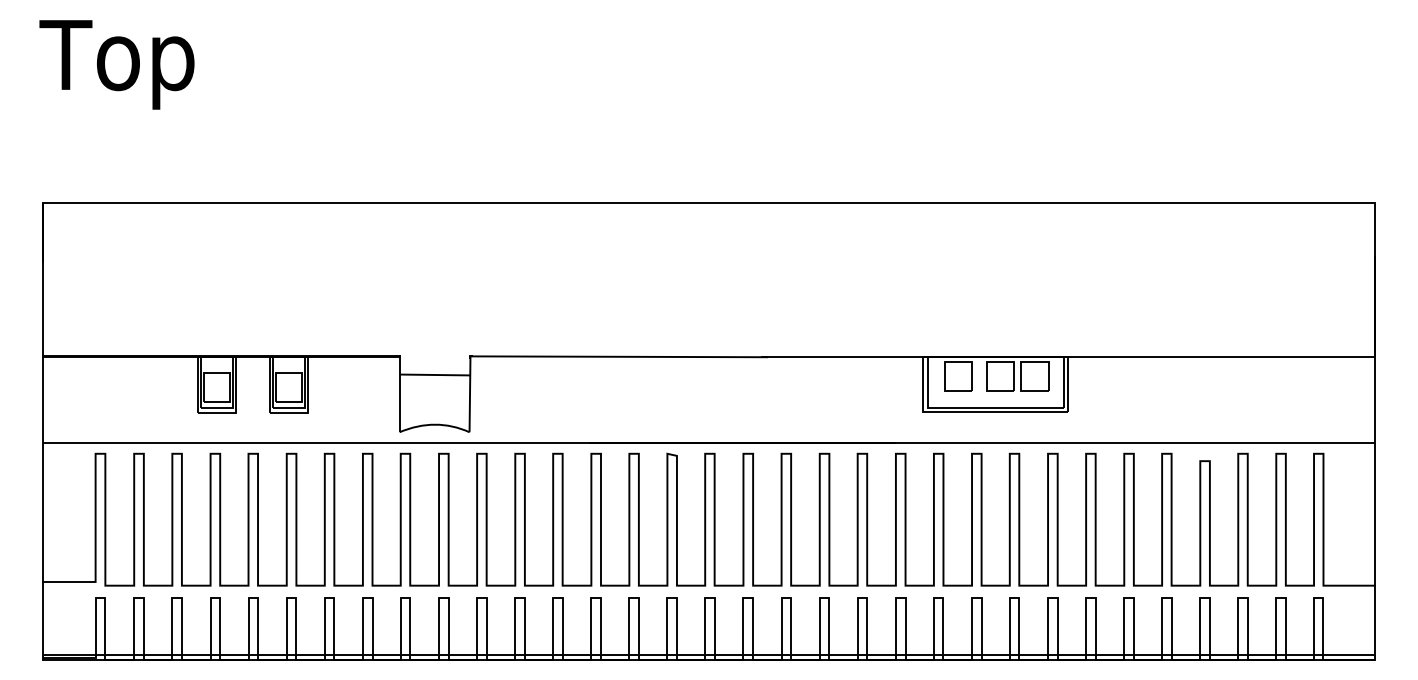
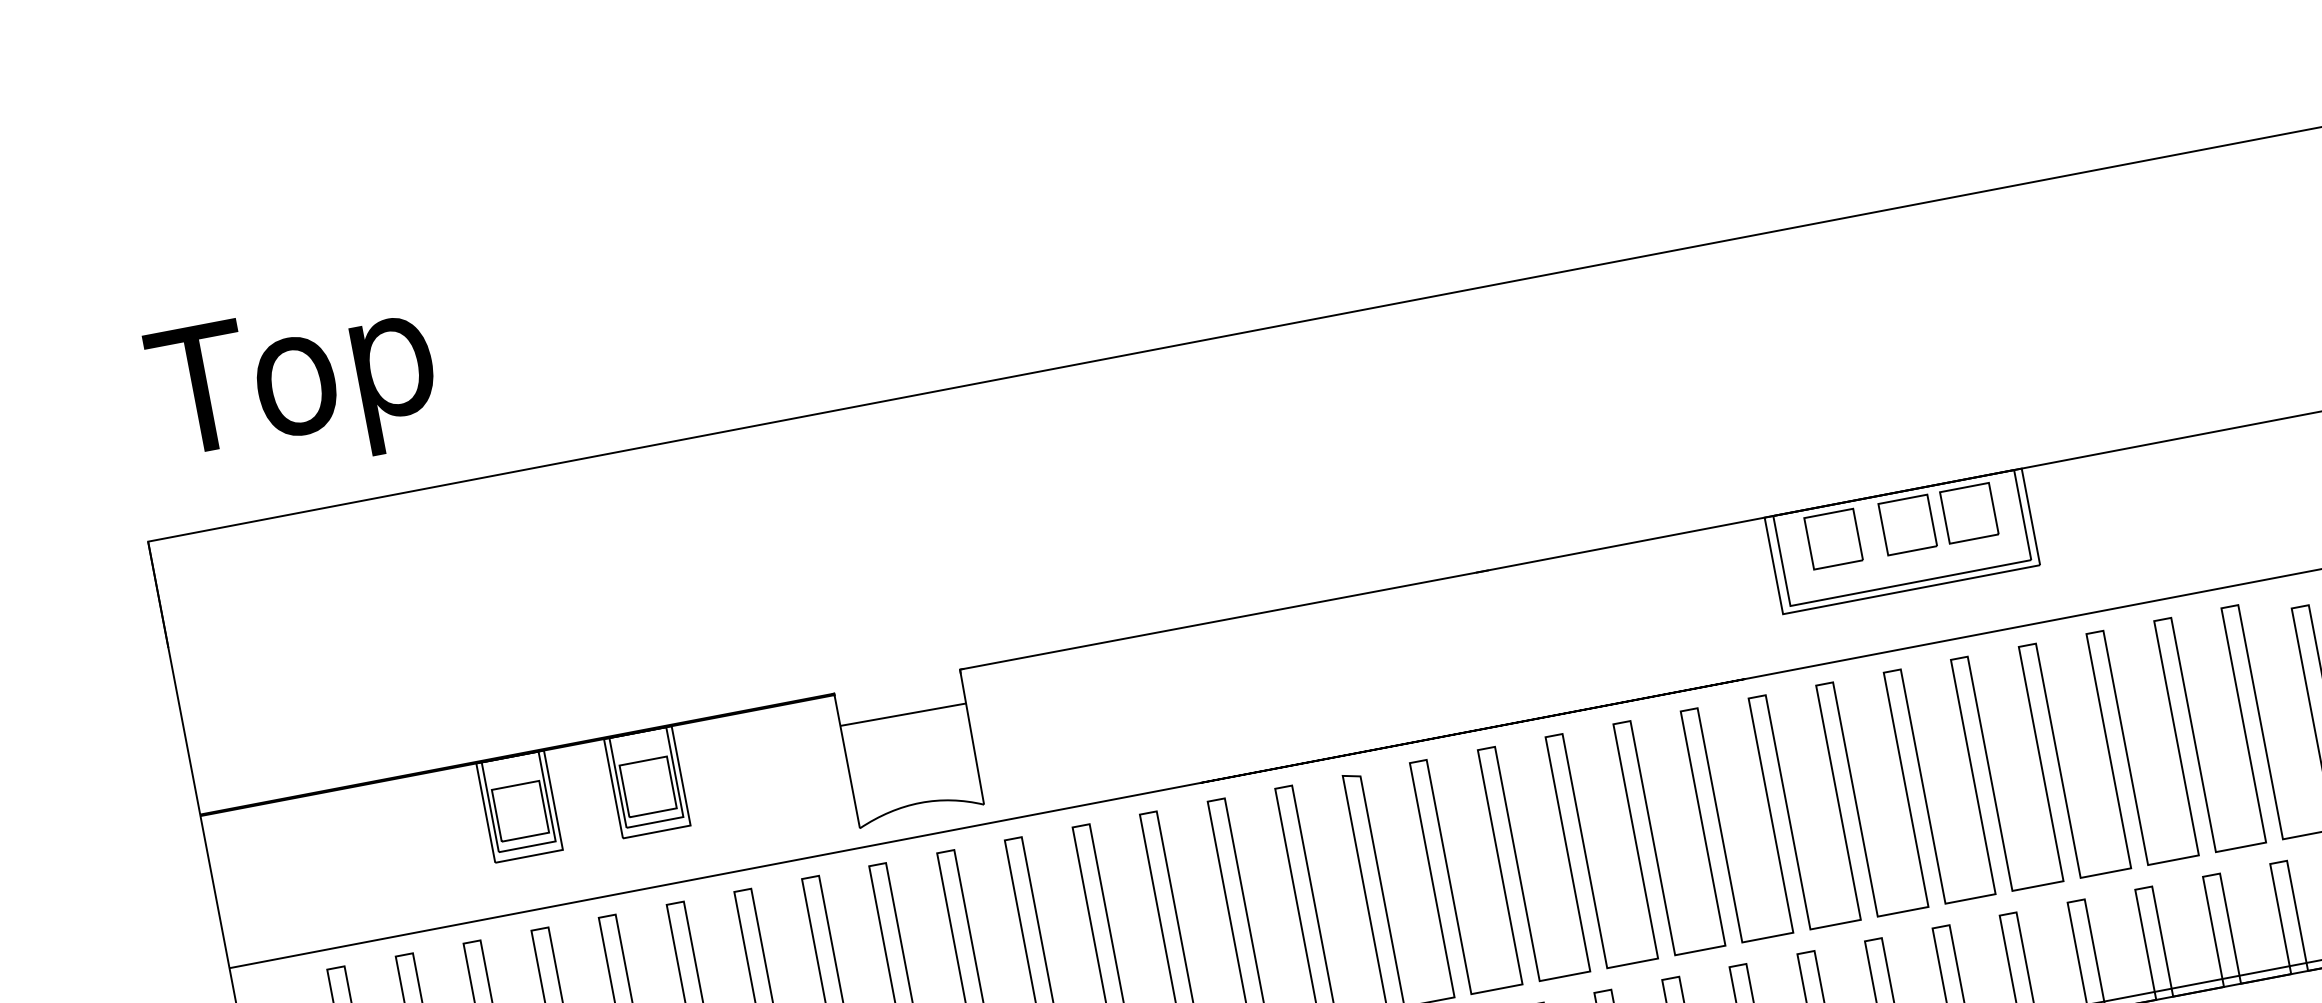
text: (116, 64) -> (293, 388), moved

